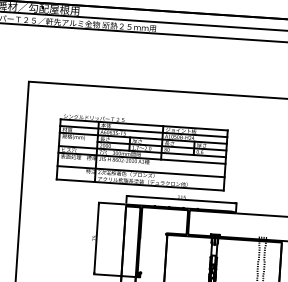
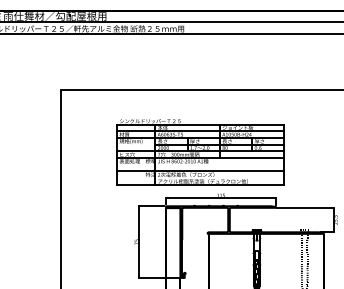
part: (142, 152) -> (200, 152), moved

